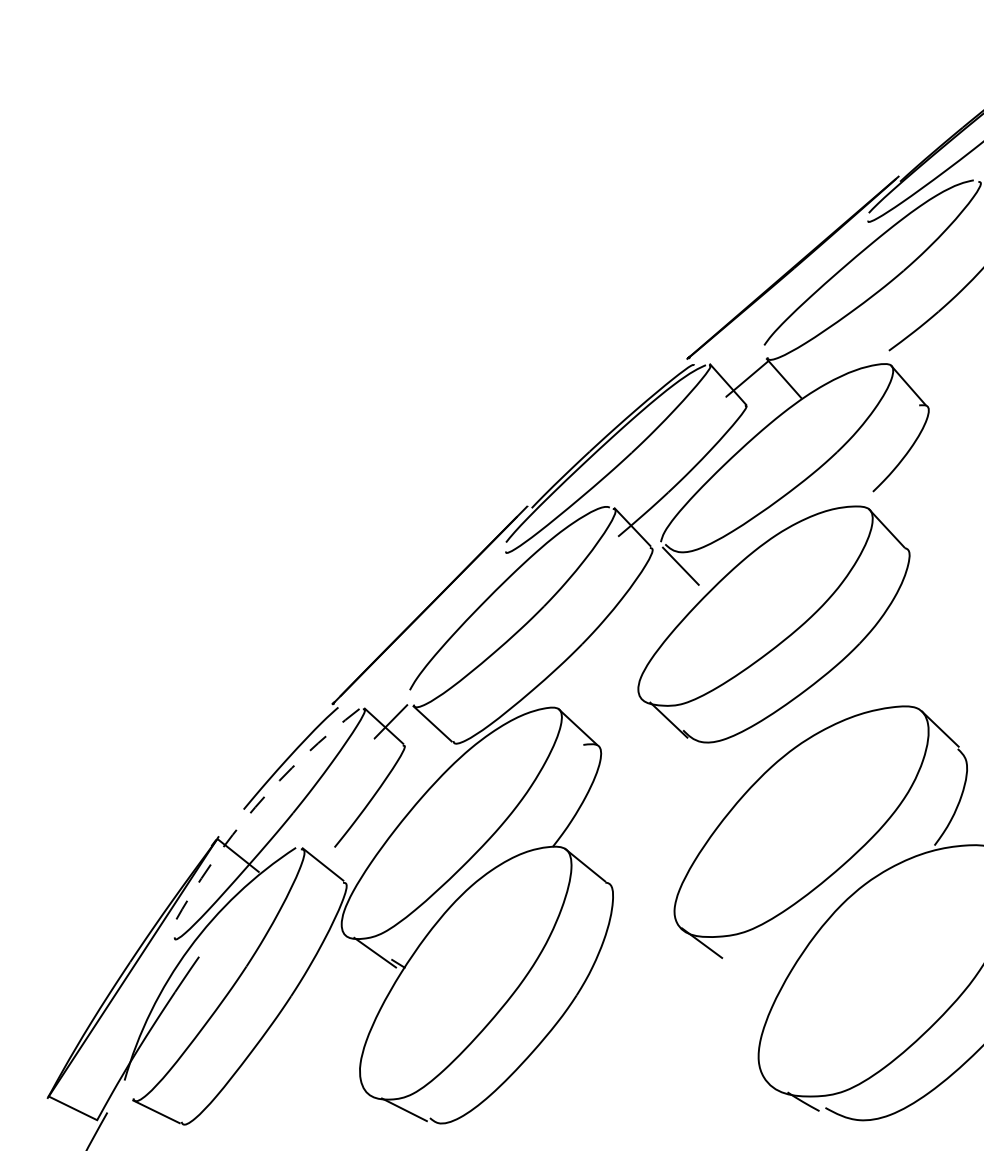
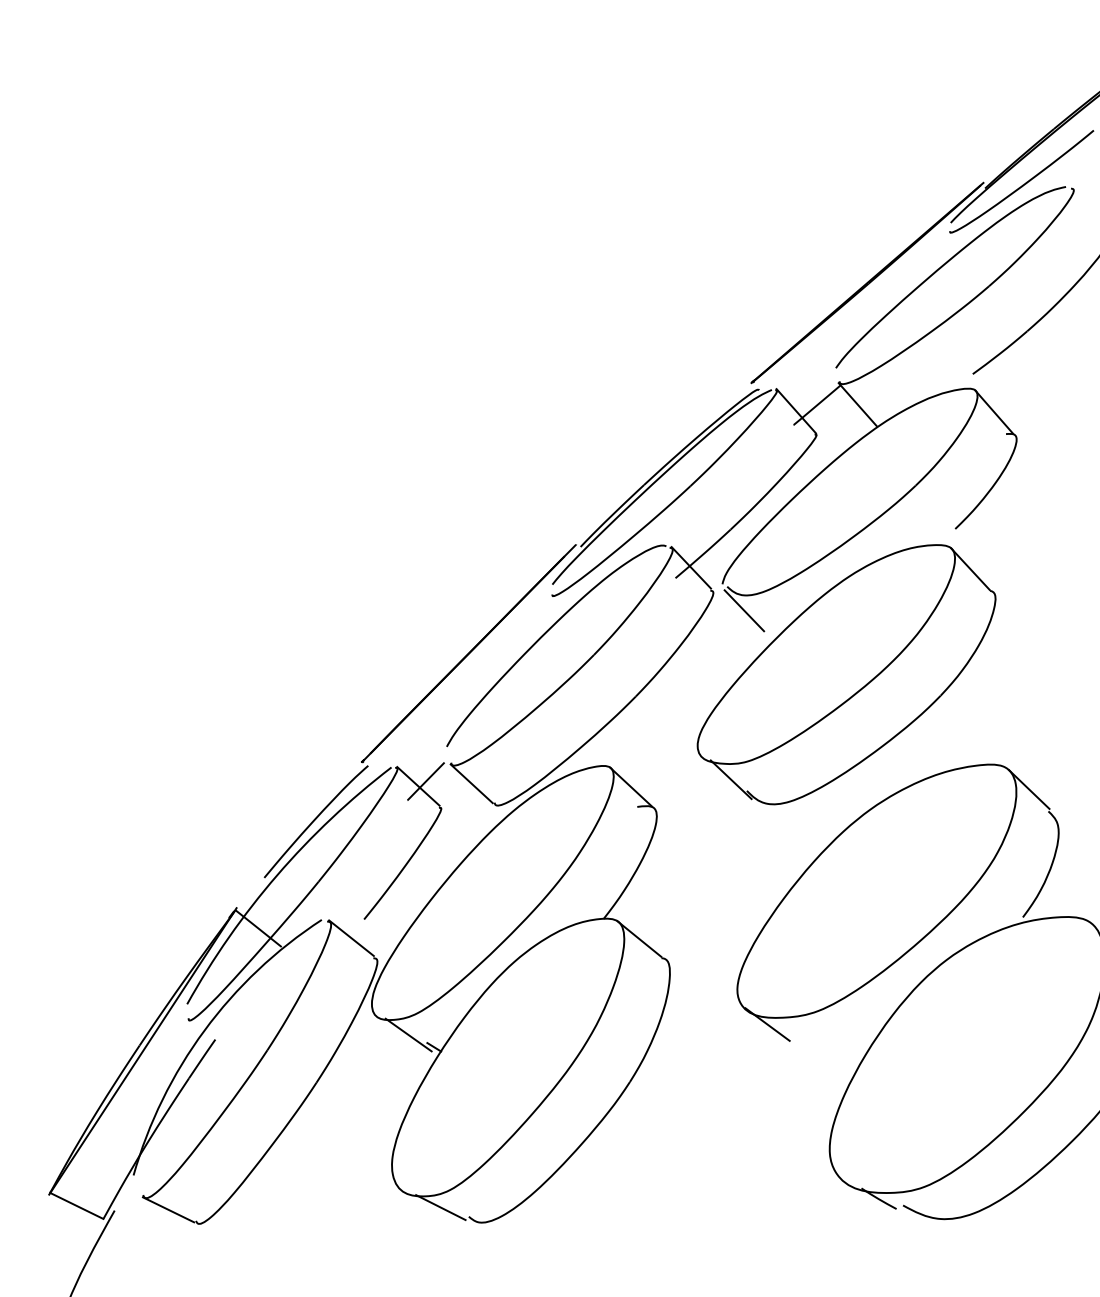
arc: (255, 807) -> (277, 875), dashed -> solid

